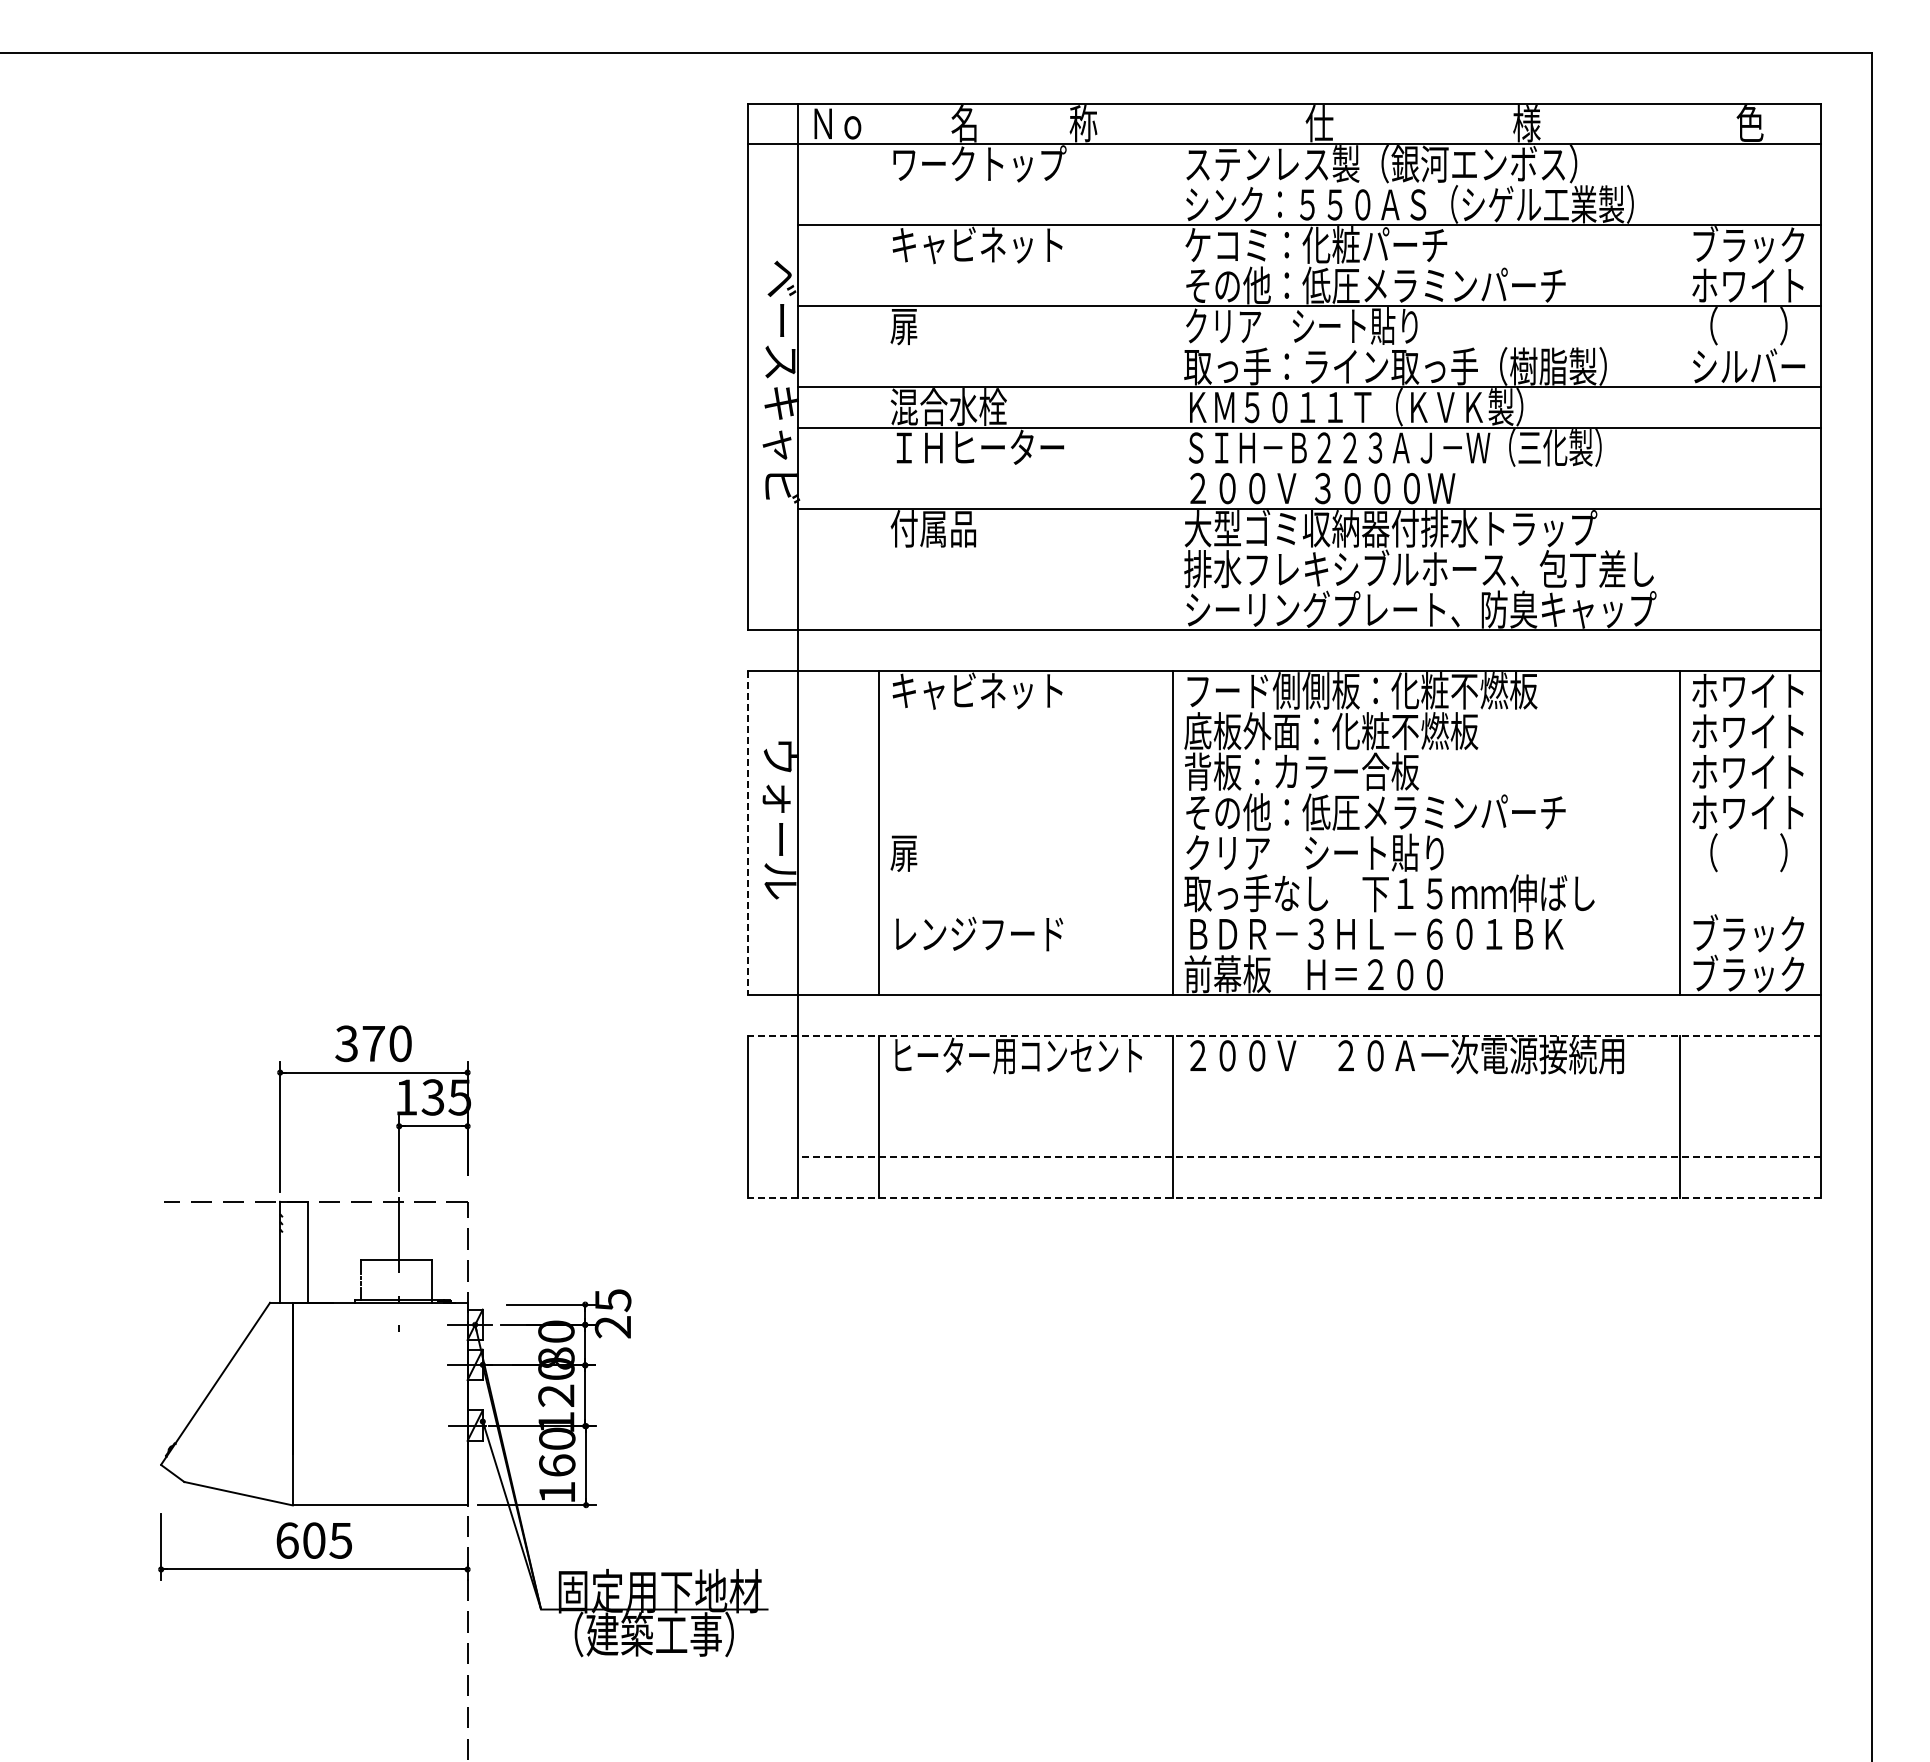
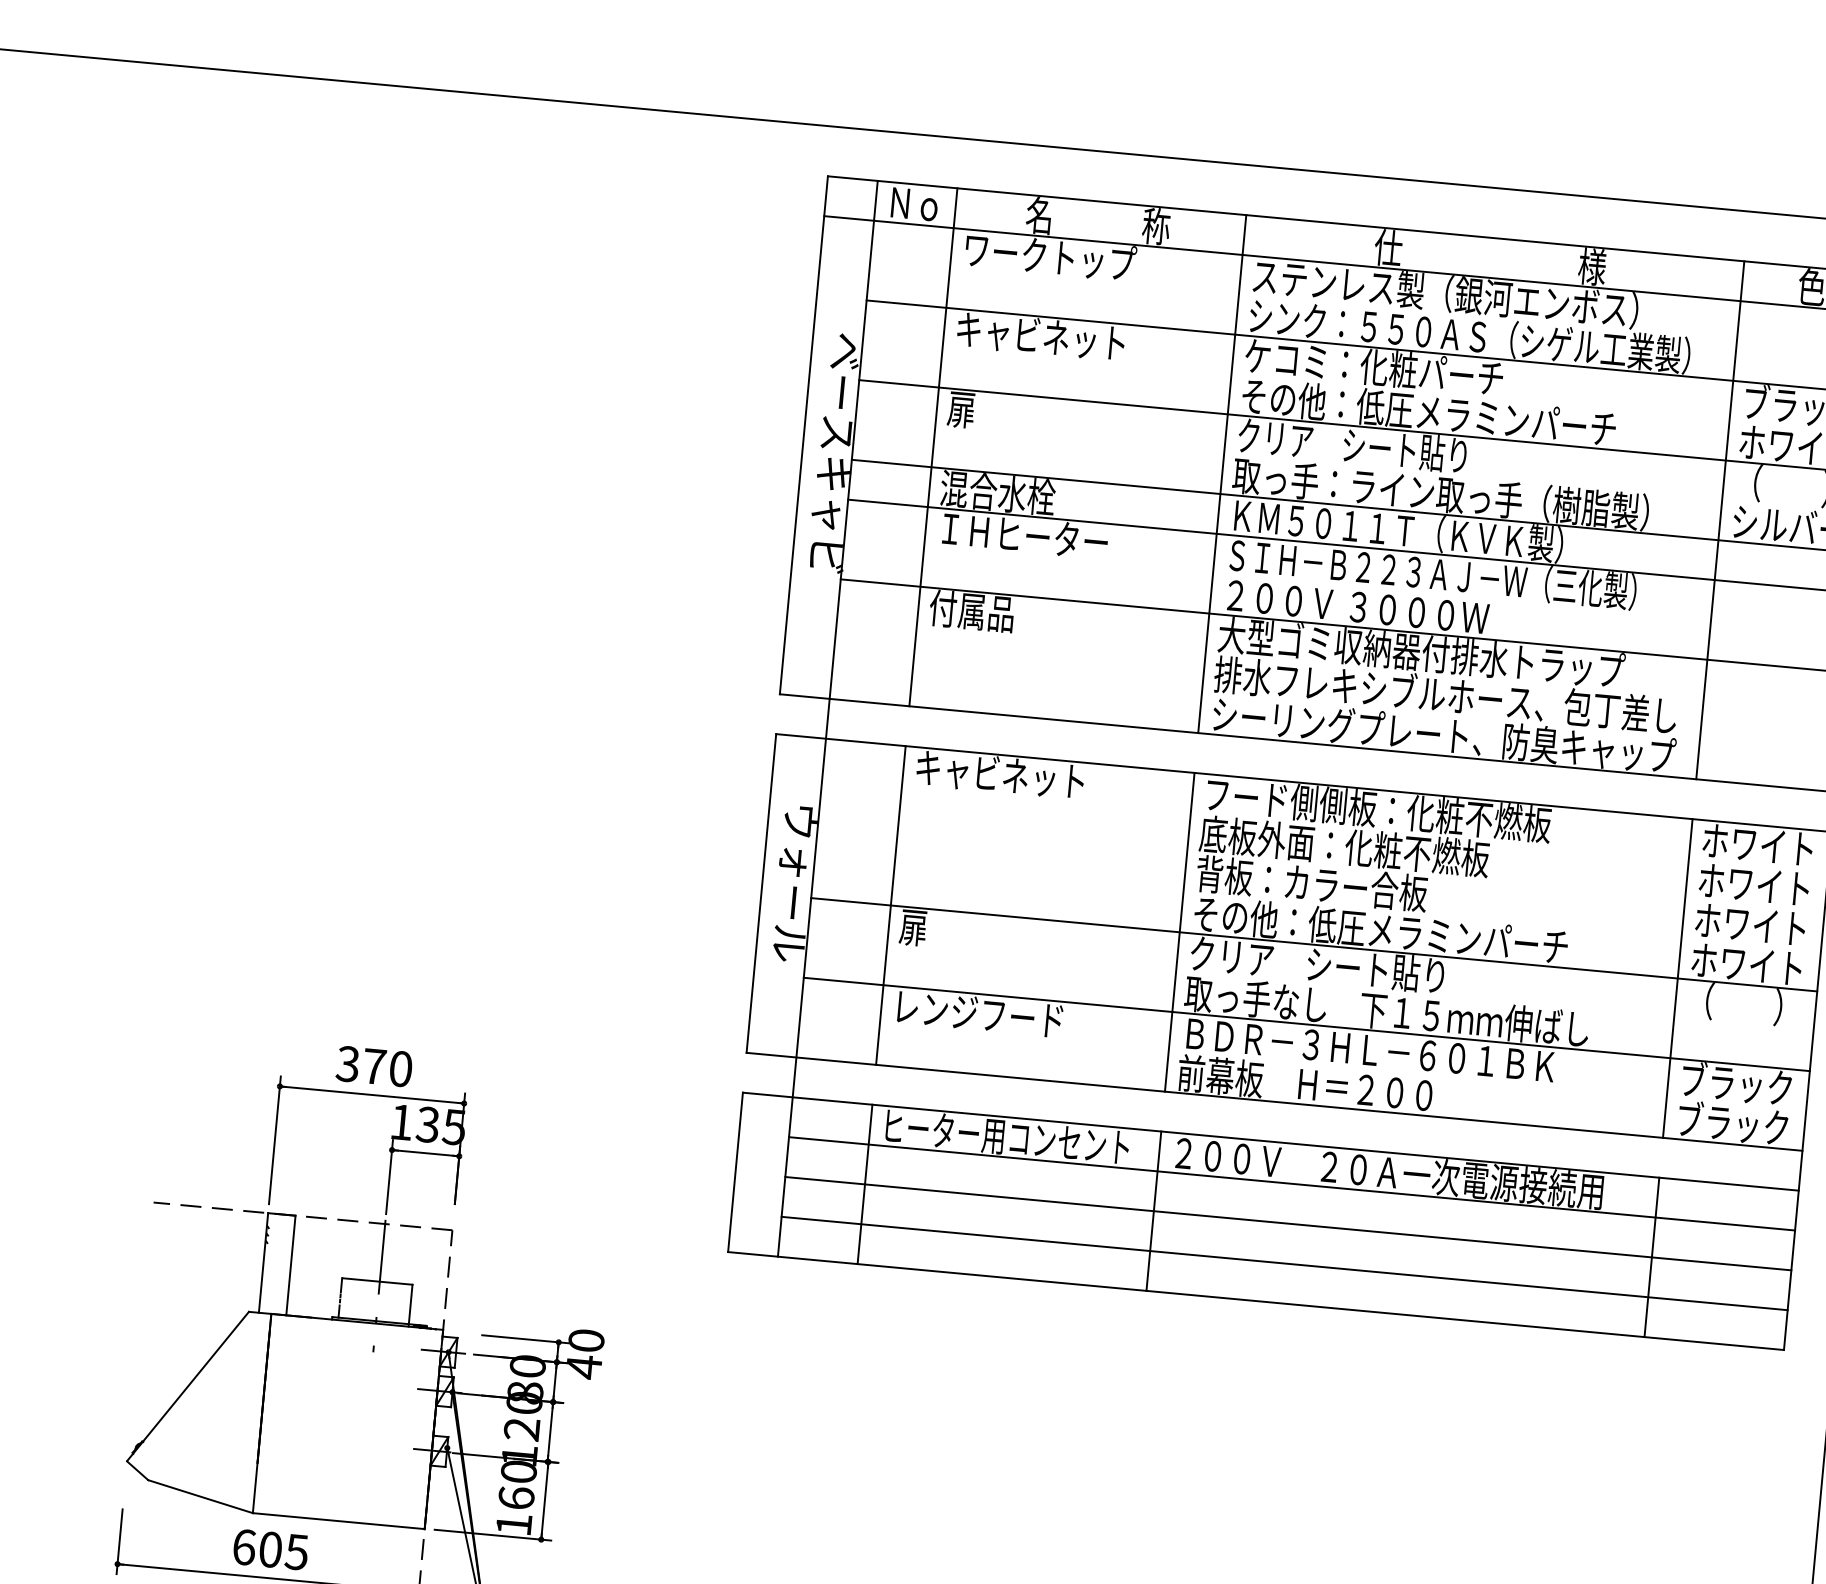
line: (879, 366) -> (933, 446), added
line: (1173, 366) -> (1222, 473), added
line: (1679, 366) -> (1720, 519), added
line: (747, 833) -> (761, 893), dashed -> solid
line: (1309, 833) -> (1313, 945), added
line: (1309, 914) -> (1306, 1024), added
line: (1284, 1035) -> (1270, 1141), dashed -> solid
line: (1309, 1076) -> (1291, 1184), added
line: (1309, 1116) -> (1287, 1223), added
line: (1309, 1157) -> (1284, 1263), dashed -> solid
line: (1284, 1197) -> (1256, 1300), dashed -> solid
text: (612, 1314) -> (584, 1354), 25 -> 40

